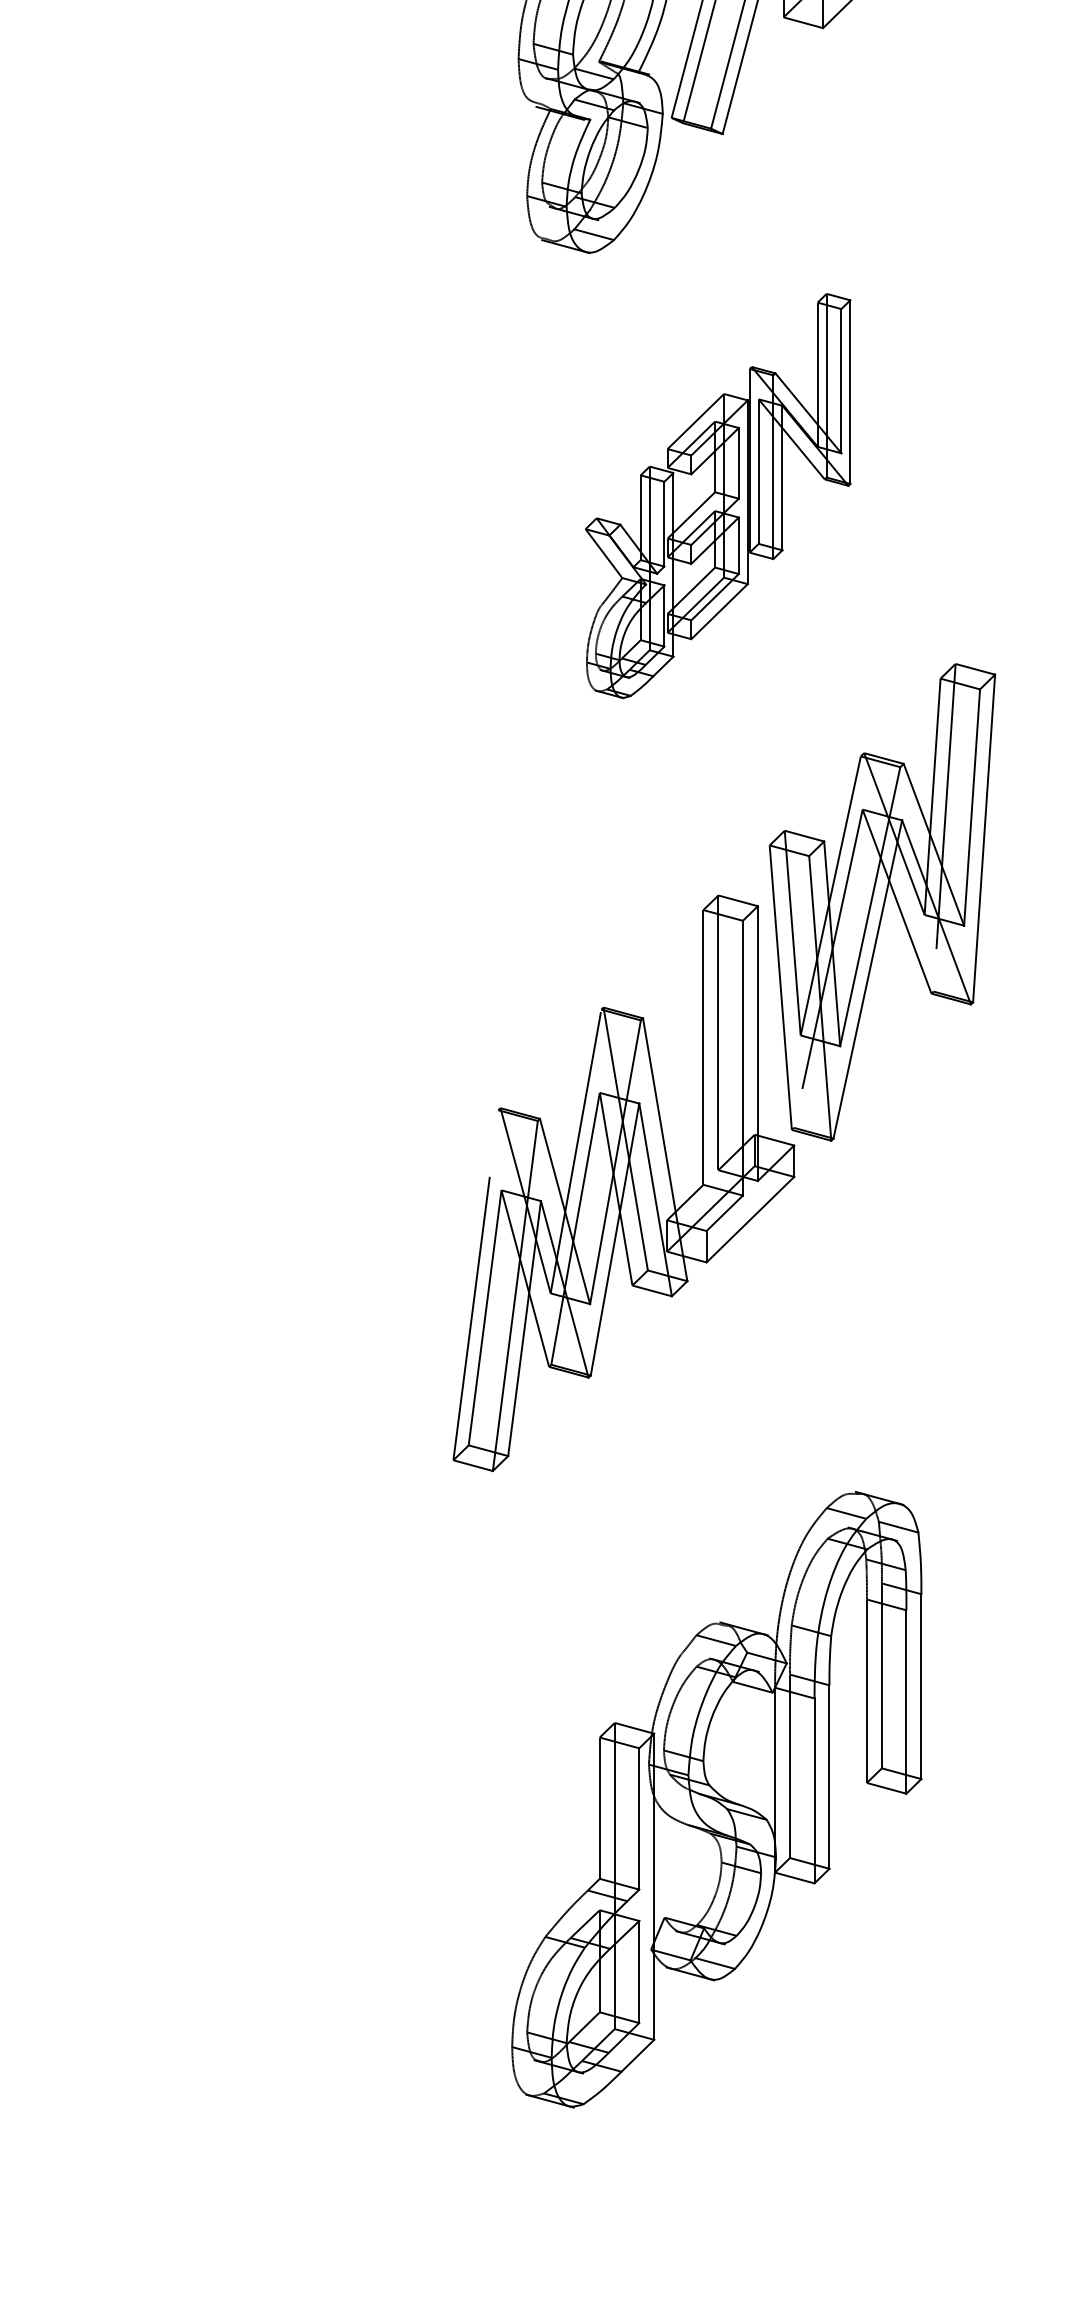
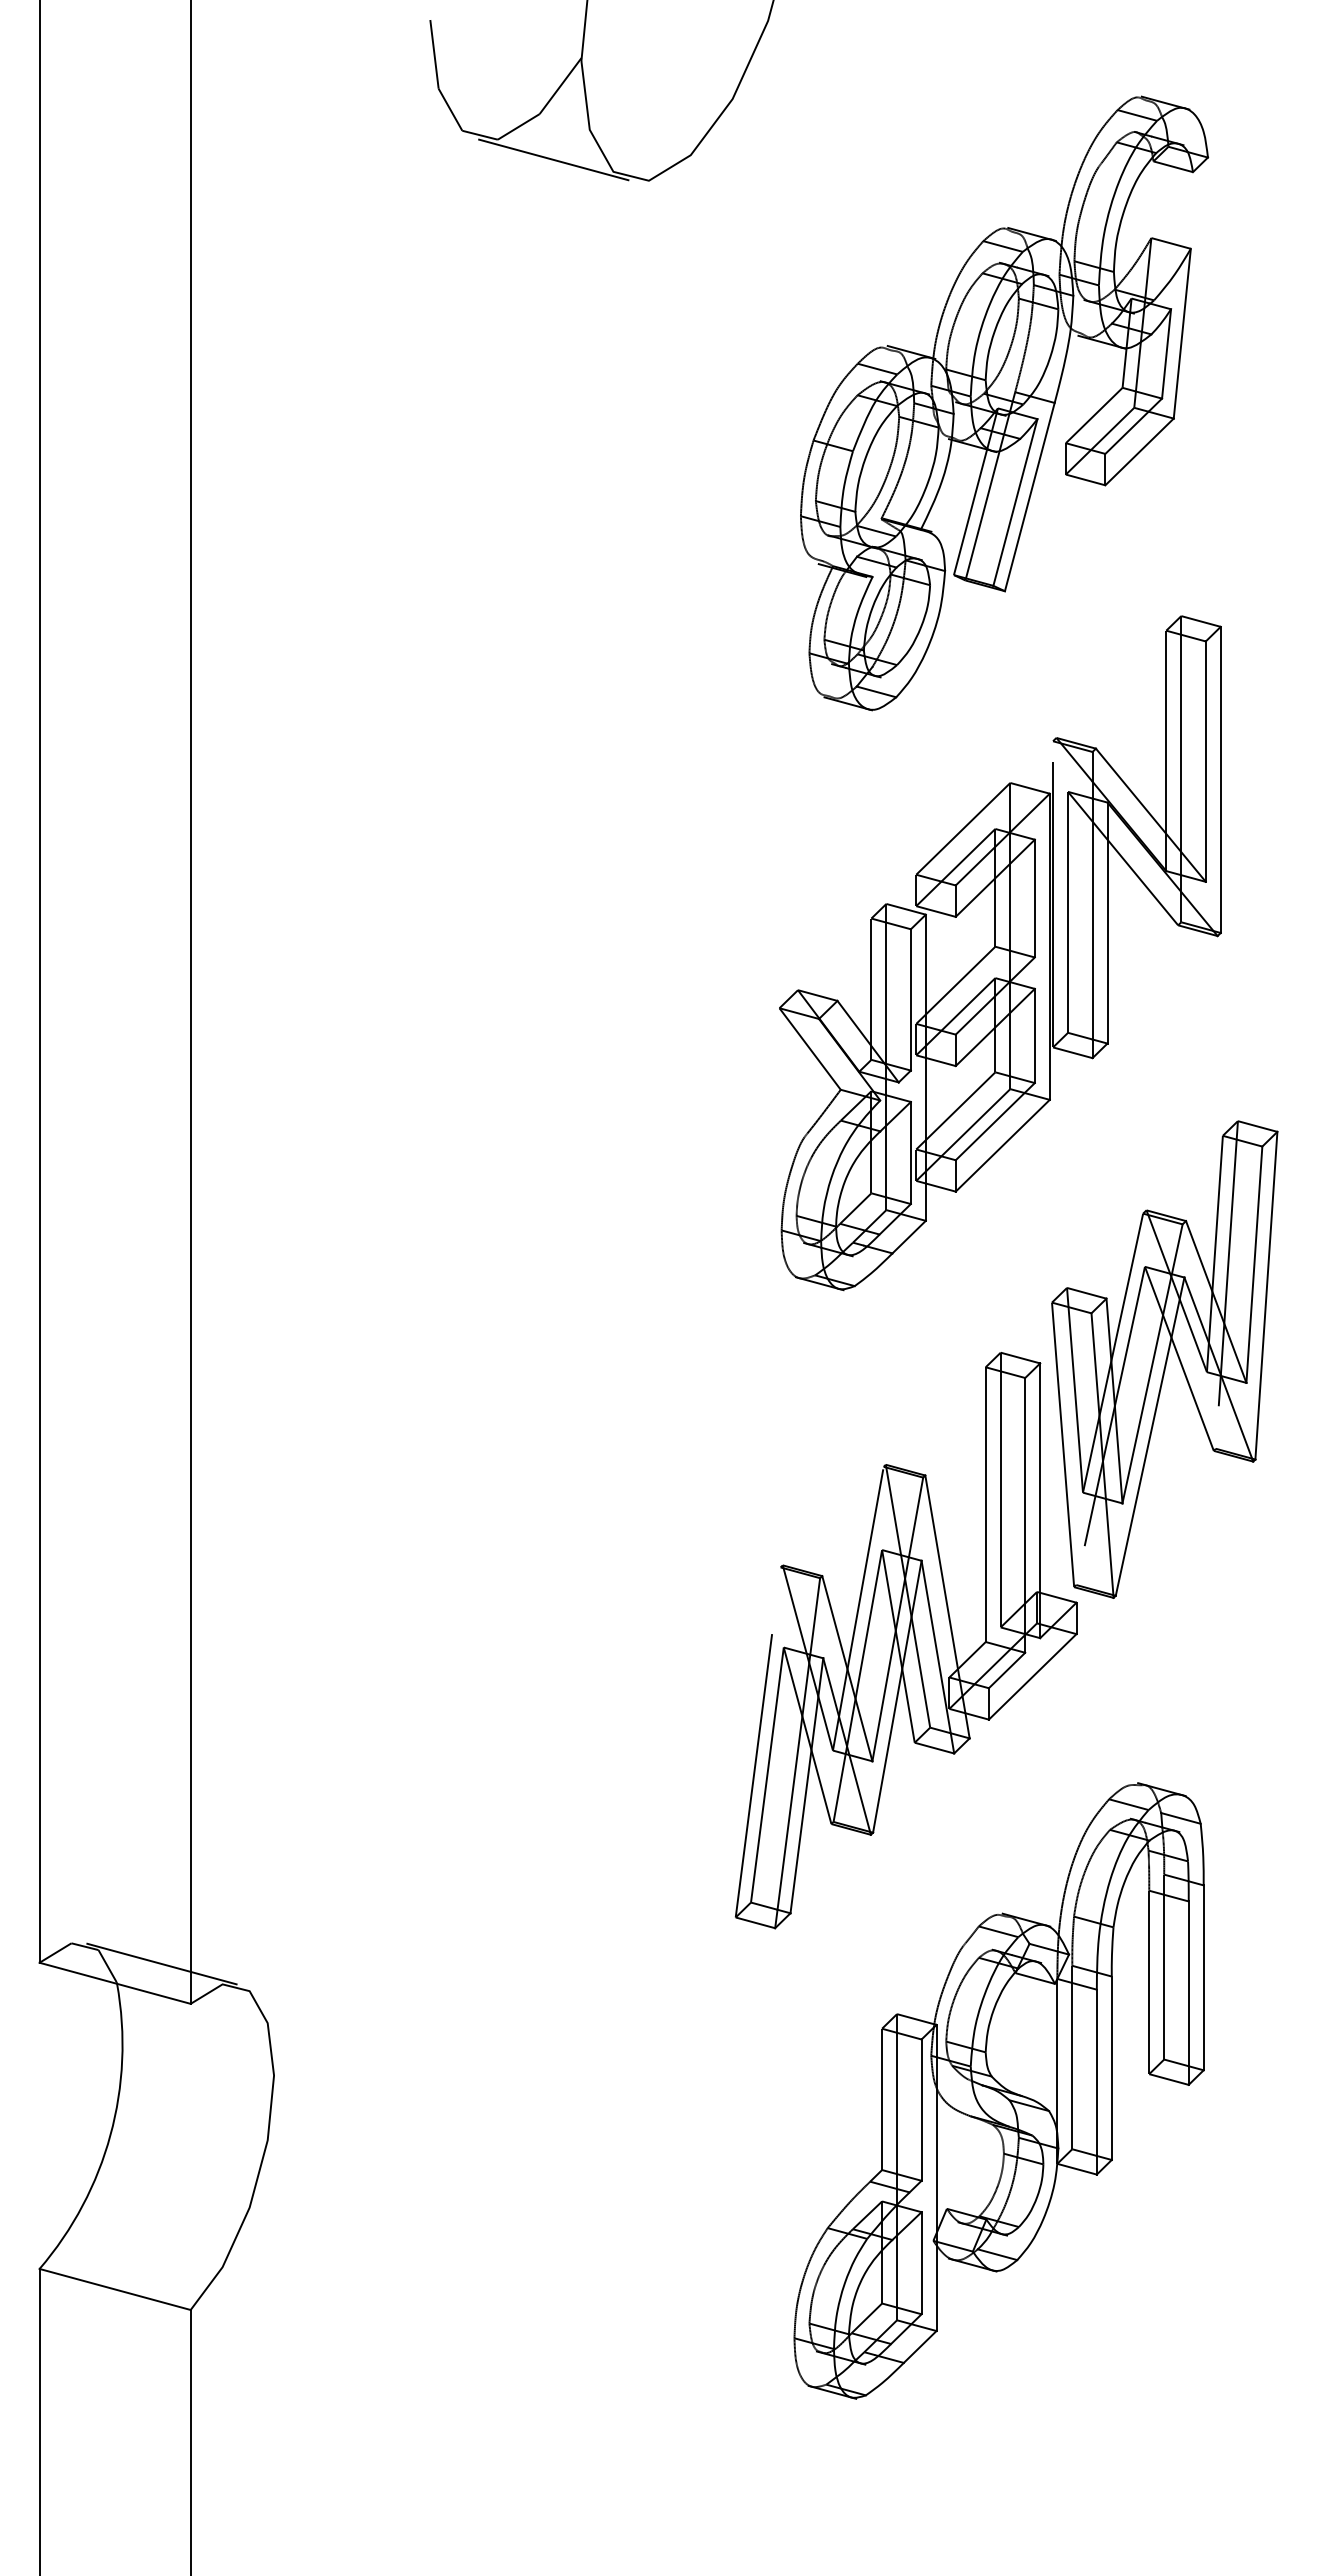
part: (718, 496) -> (1000, 953), size x1.67
part: (716, 1799) -> (998, 2090), moved

